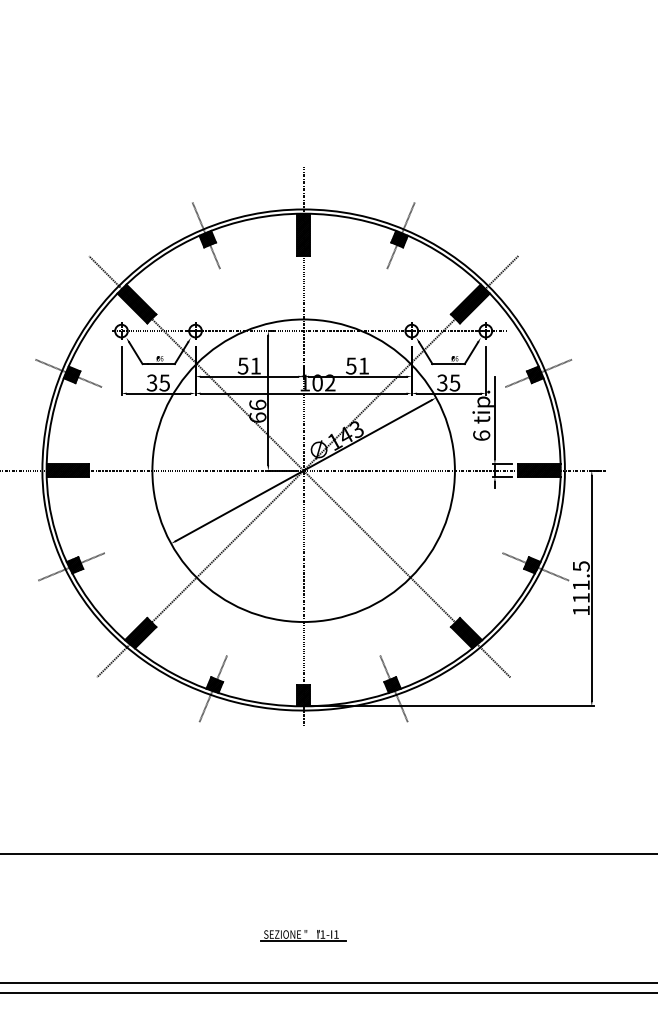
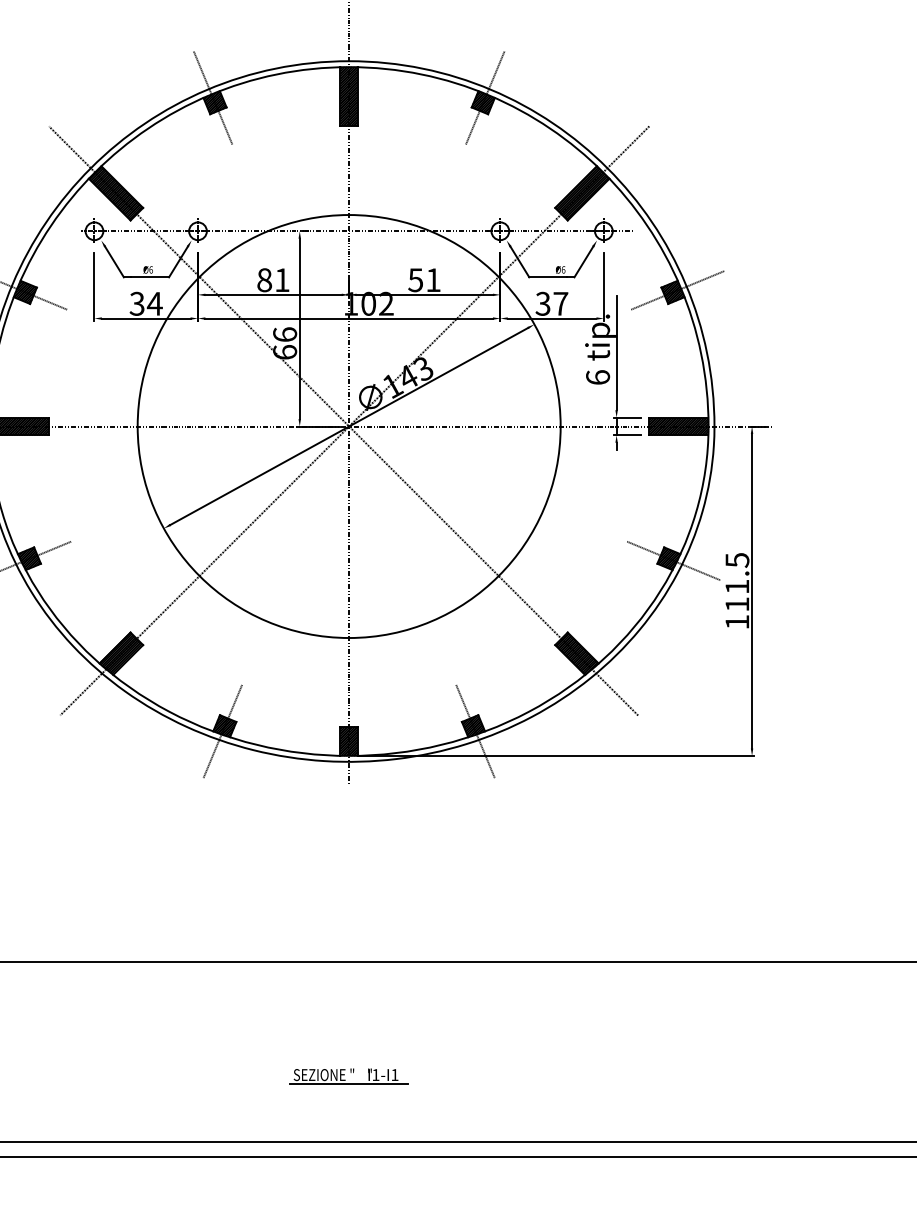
text: (242, 365) -> (263, 279), 51 -> 81
text: (164, 382) -> (154, 303), 35 -> 34
text: (454, 382) -> (560, 303), 35 -> 37

